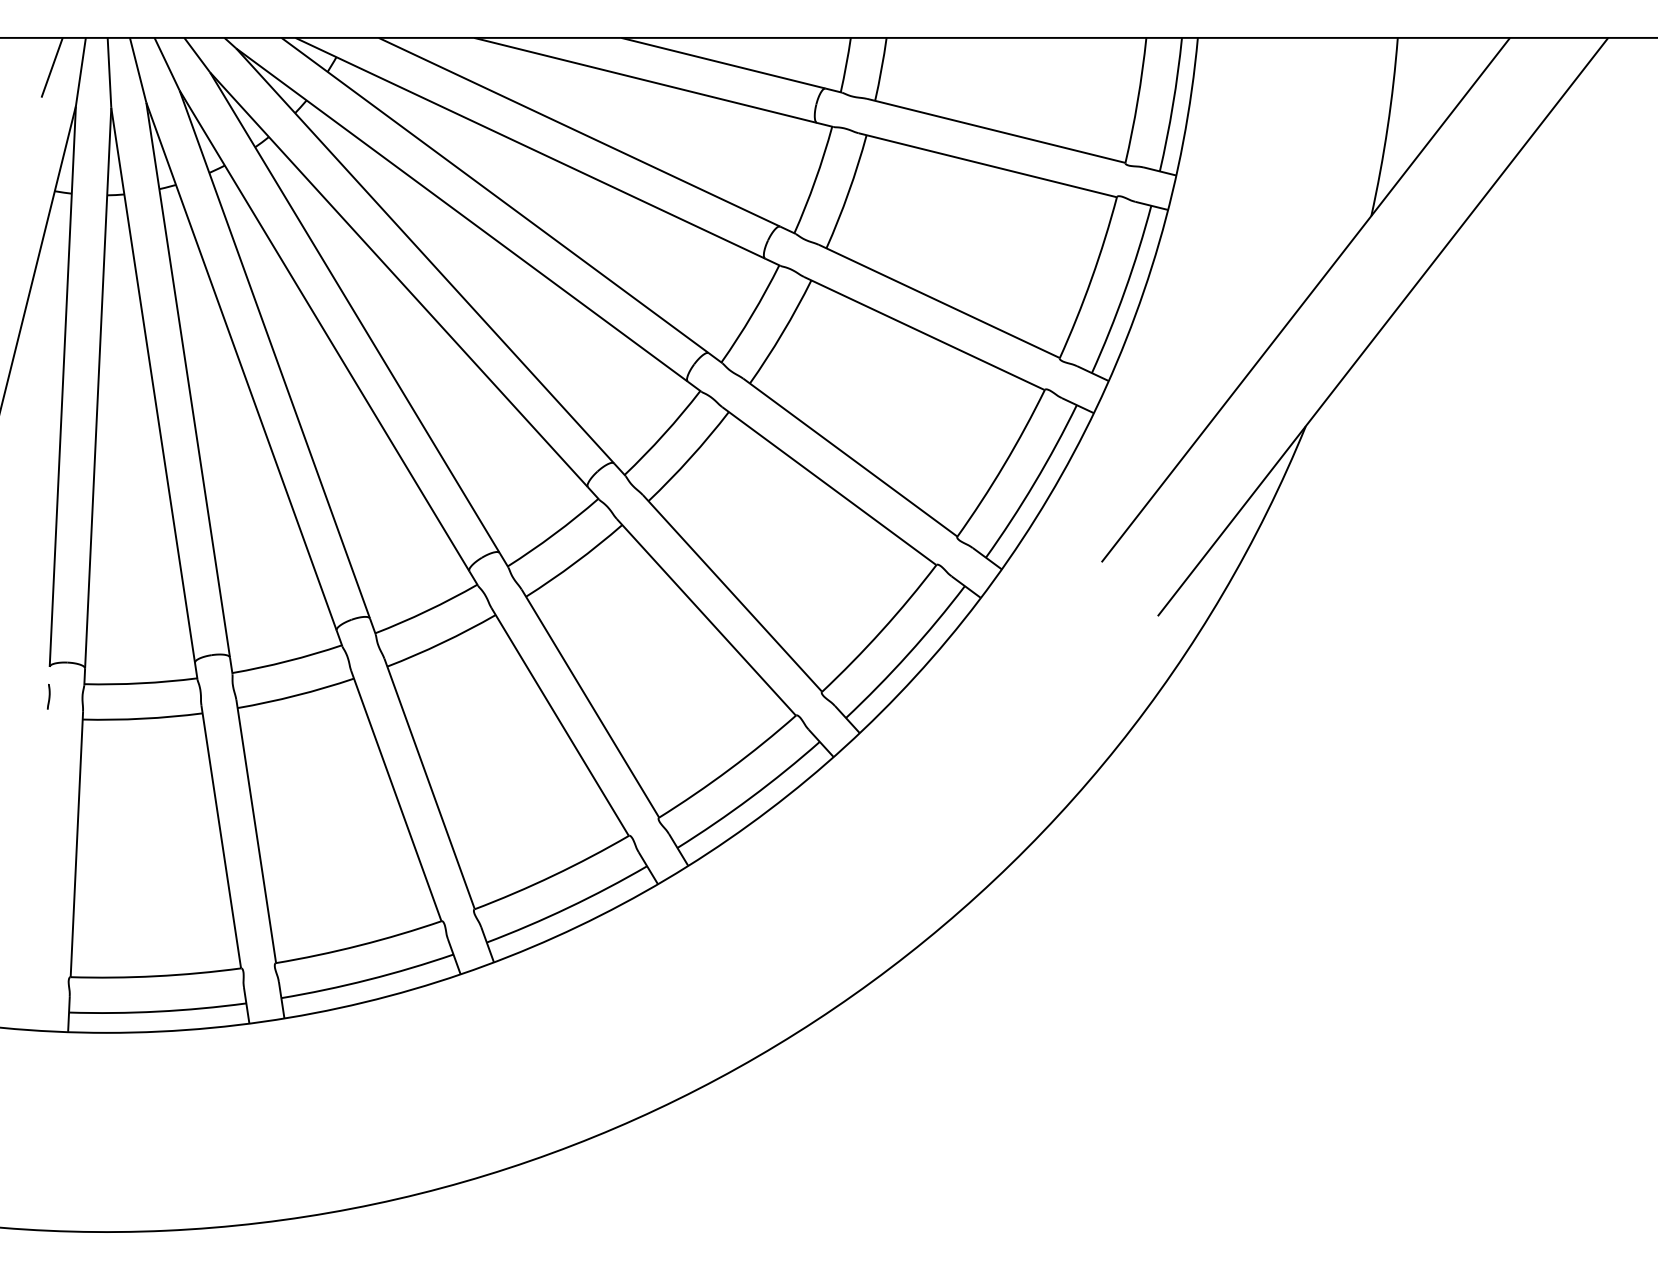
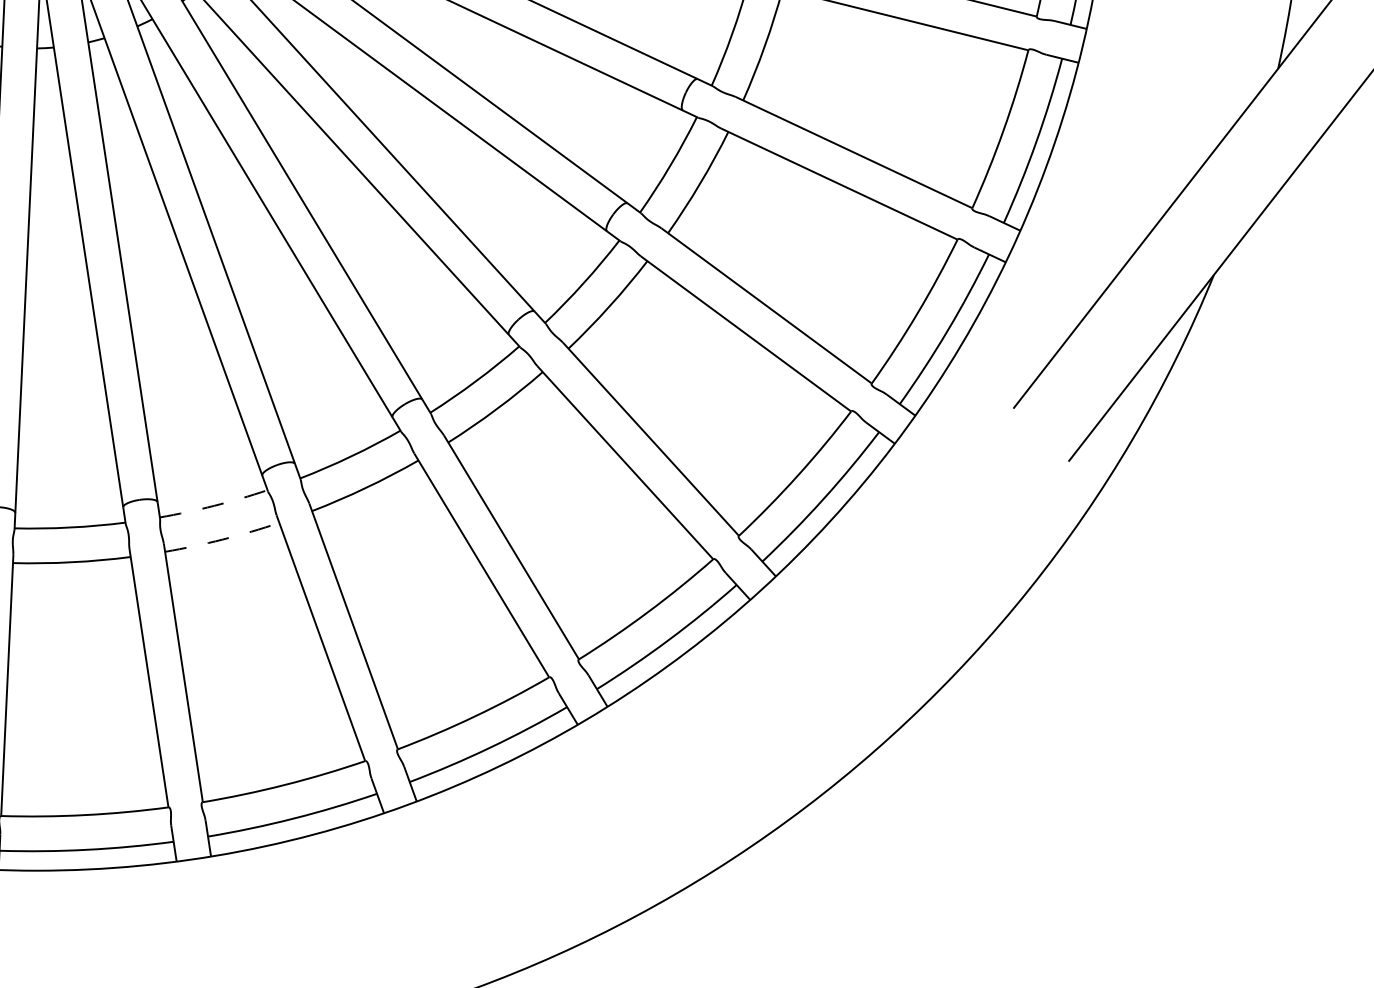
arc: (287, 661) -> (214, 506), solid -> dashed
arc: (296, 695) -> (222, 539), solid -> dashed

